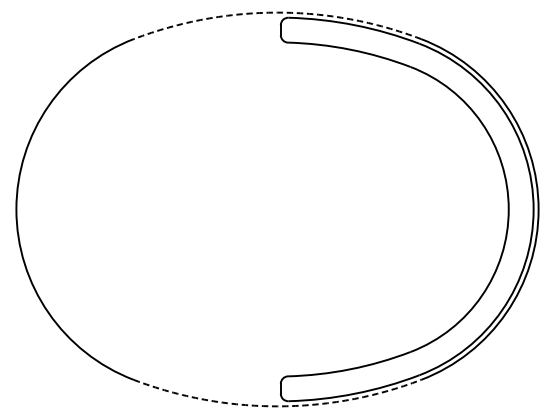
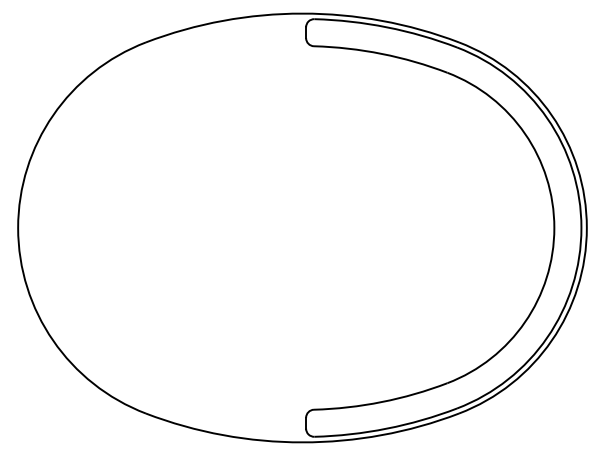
arc: (277, 12) -> (302, 13), dashed -> solid
arc: (277, 406) -> (302, 442), dashed -> solid

